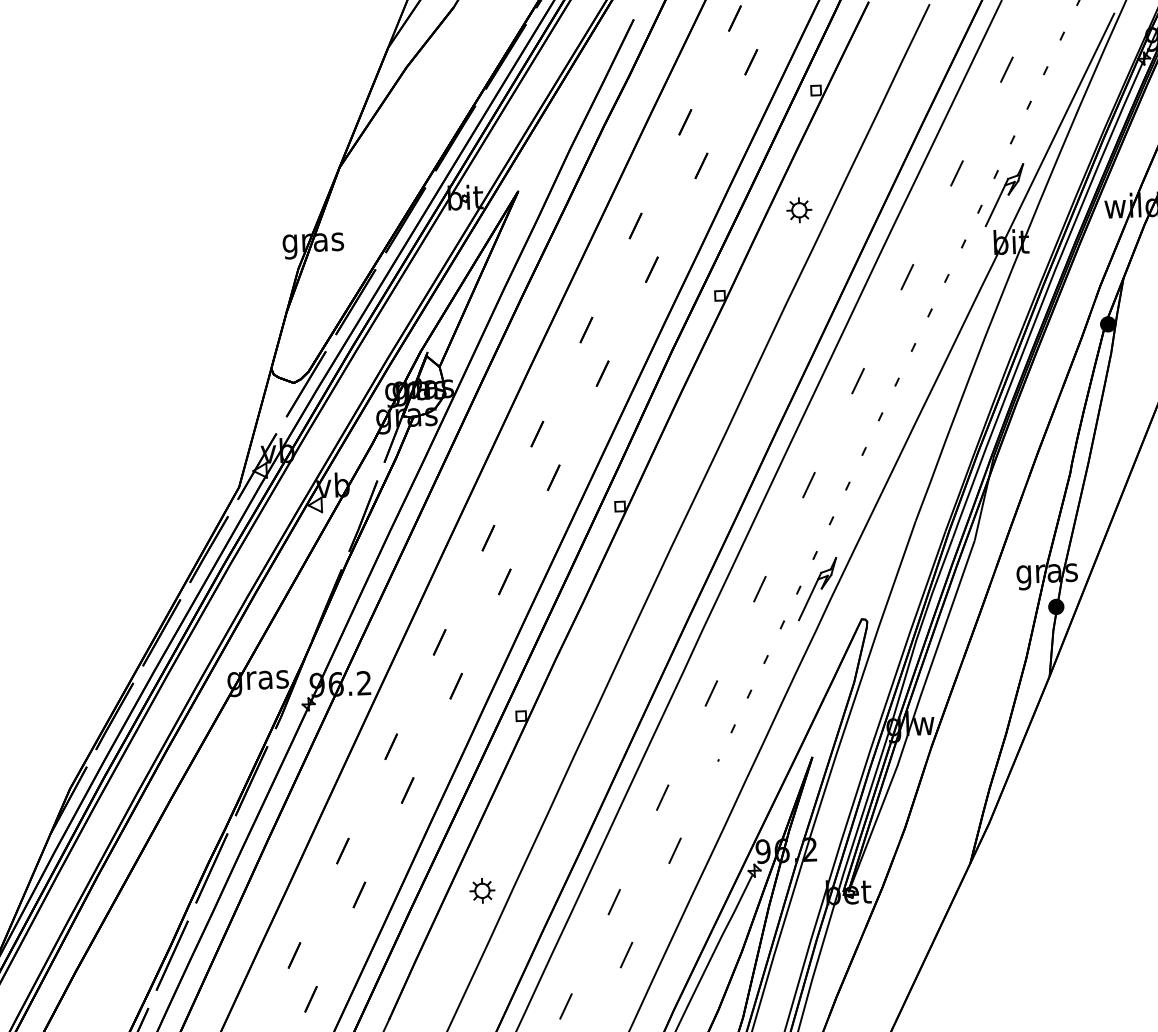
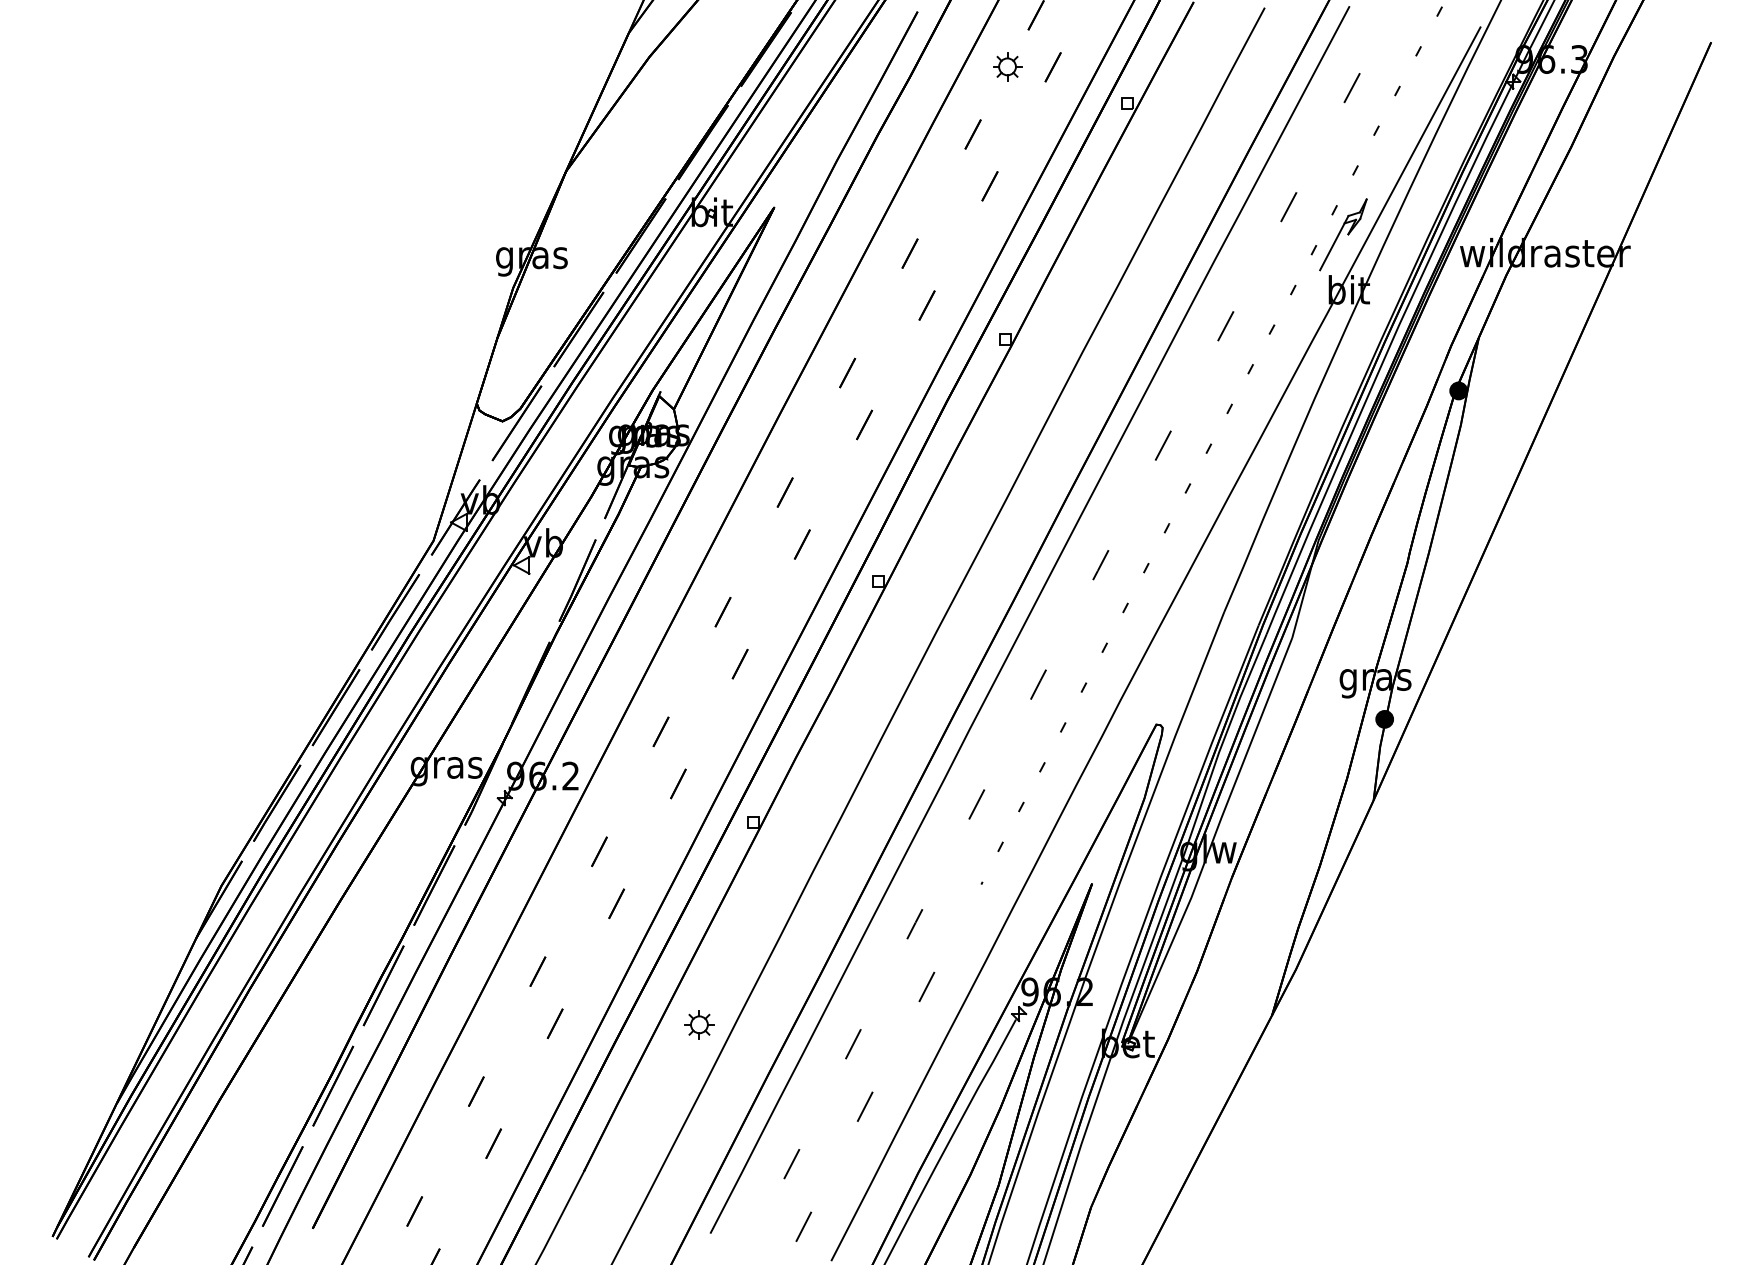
part: (799, 209) -> (1007, 66), moved
part: (817, 588) -> (1105, 686), removed

